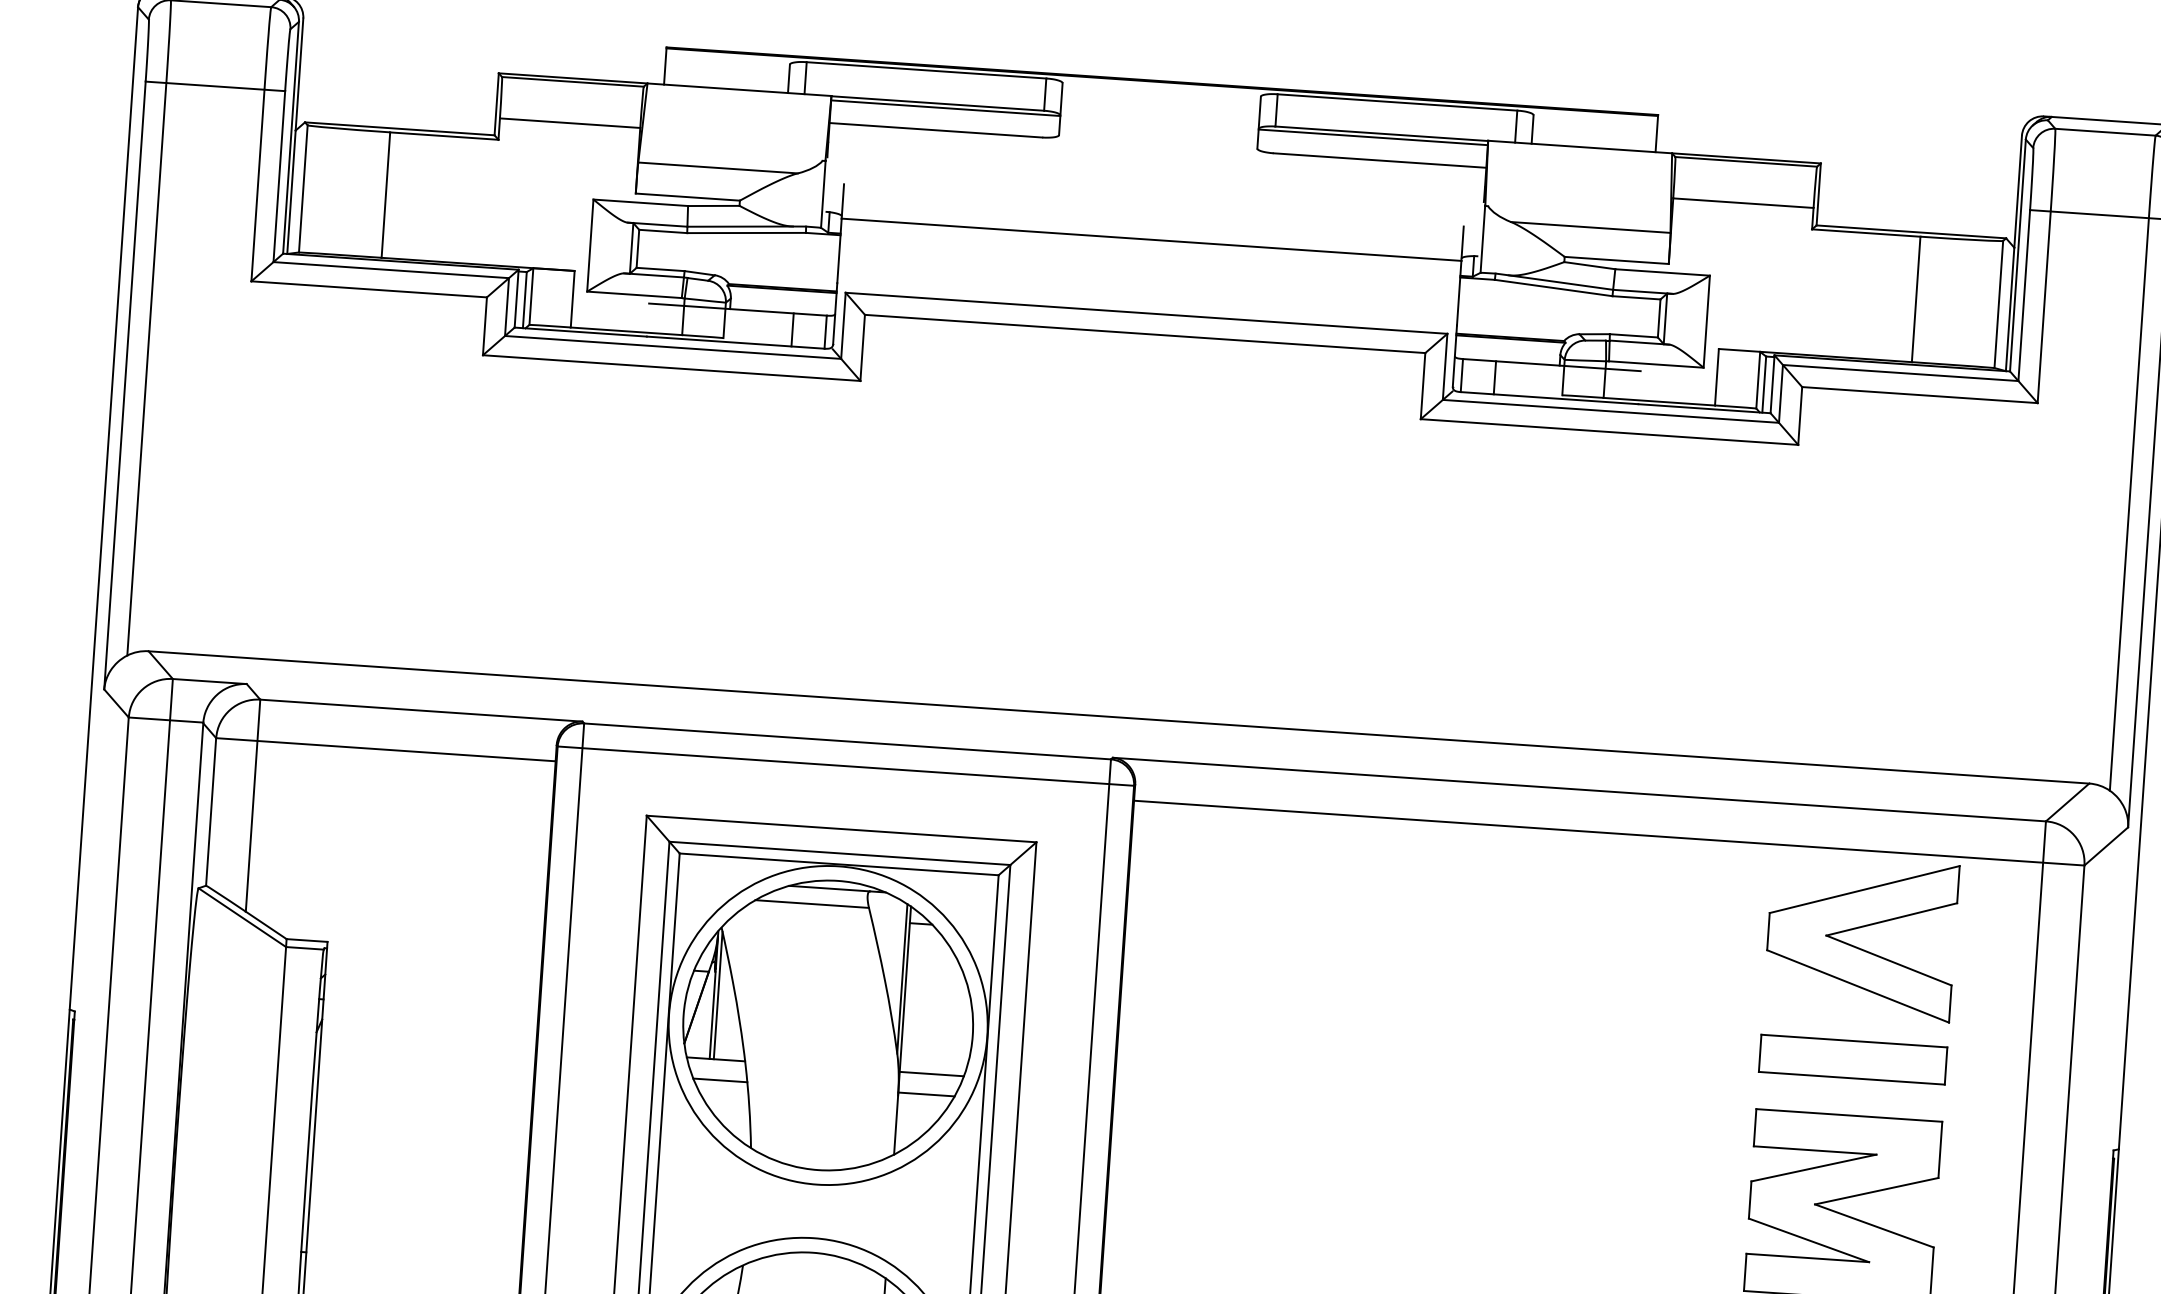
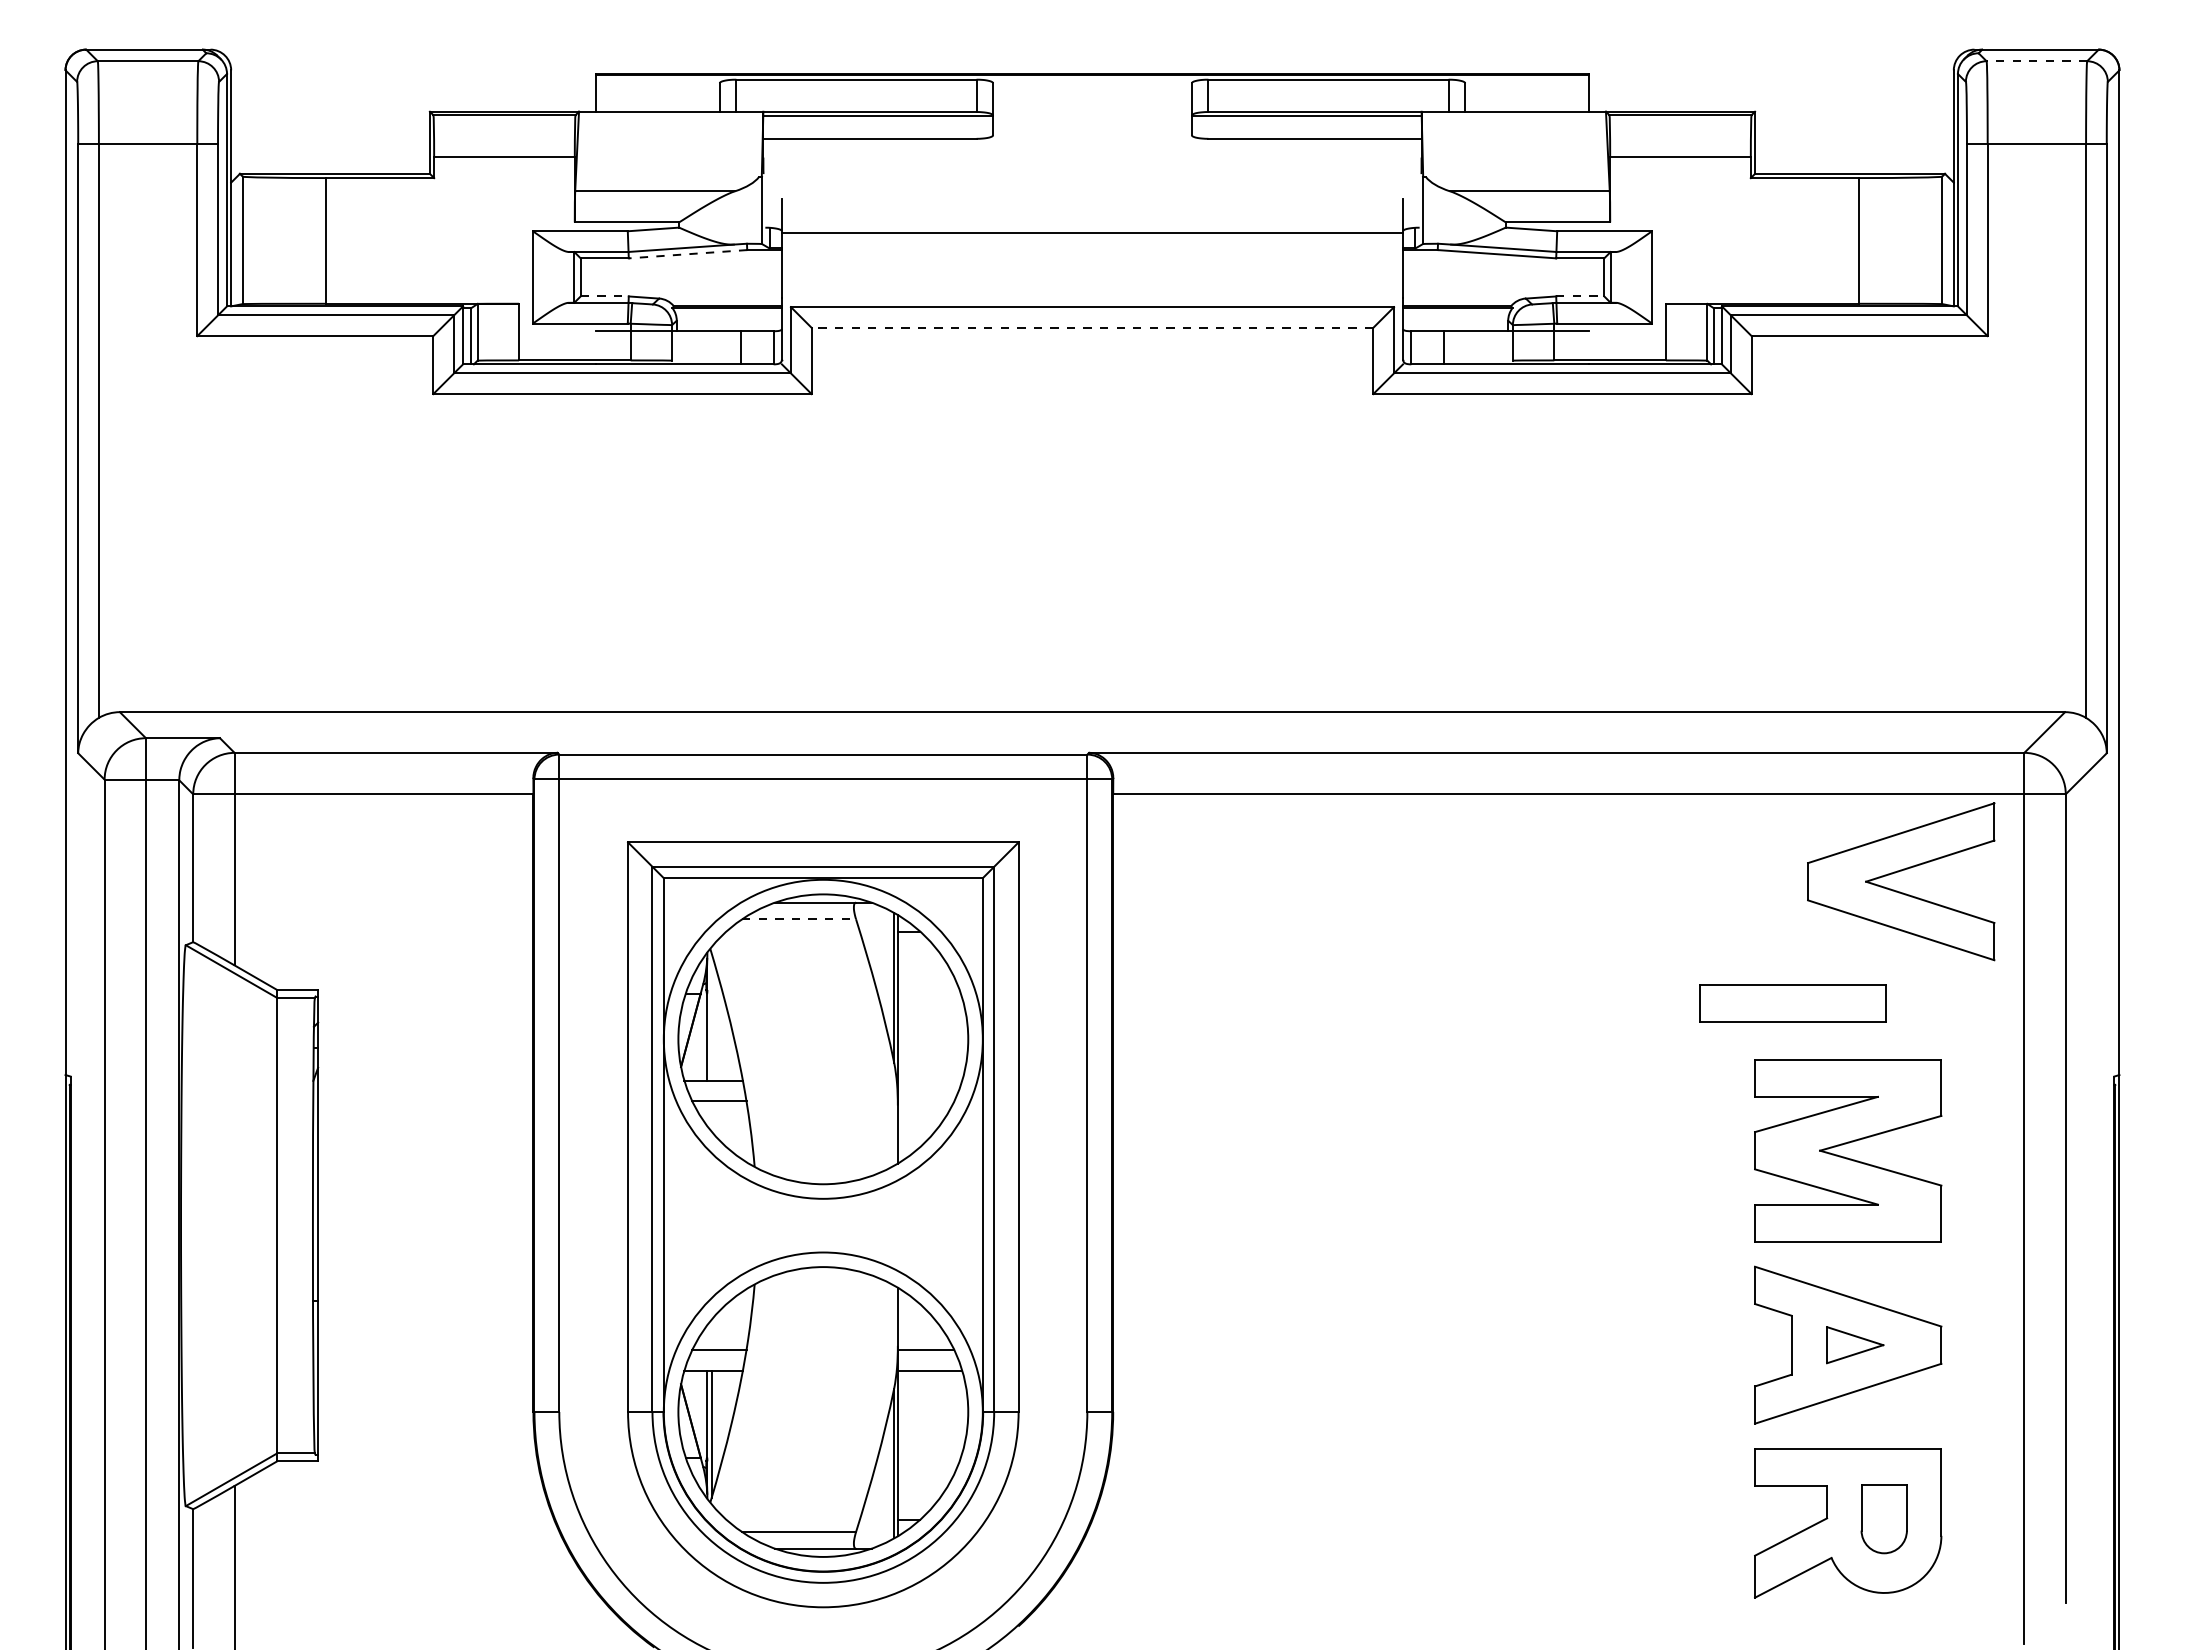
line: (2105, 132) -> (2036, 61), solid -> dashed
line: (746, 233) -> (687, 254), solid -> dashed
line: (661, 269) -> (605, 296), solid -> dashed
line: (1145, 333) -> (1092, 327), solid -> dashed
line: (1634, 335) -> (1580, 296), solid -> dashed
line: (812, 904) -> (799, 919), solid -> dashed
part: (1859, 928) -> (1898, 872), moved
line: (718, 995) -> (711, 1016), removed
part: (1852, 1059) -> (1792, 1003), moved
line: (931, 1073) -> (929, 1080), removed
line: (925, 1094) -> (925, 1101), removed

